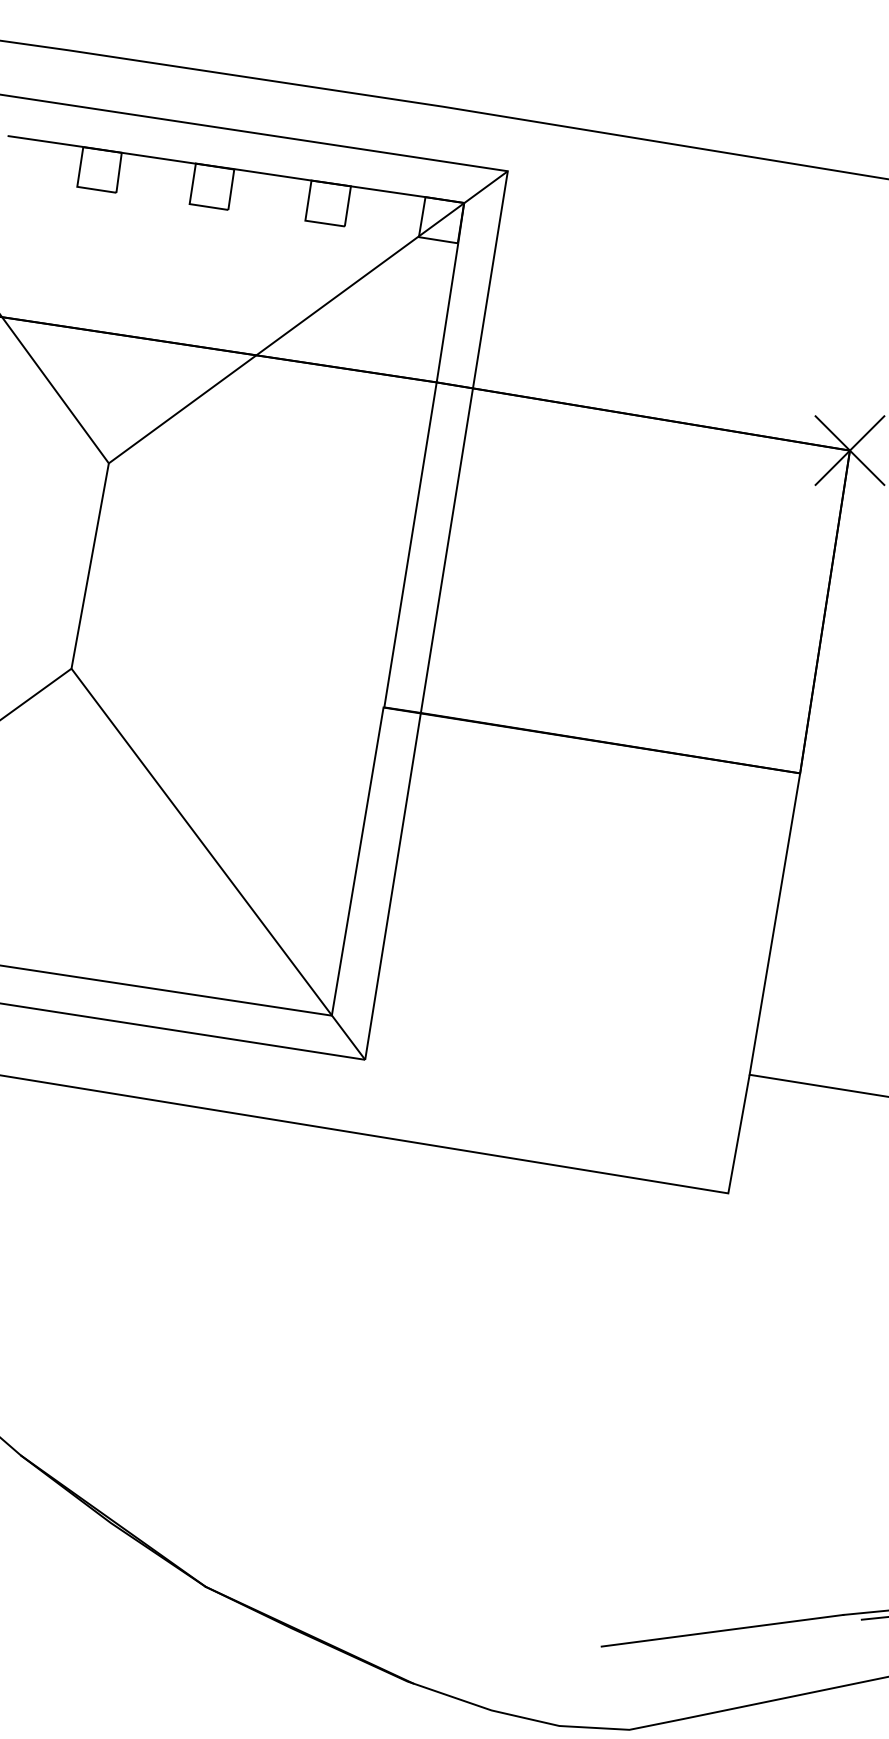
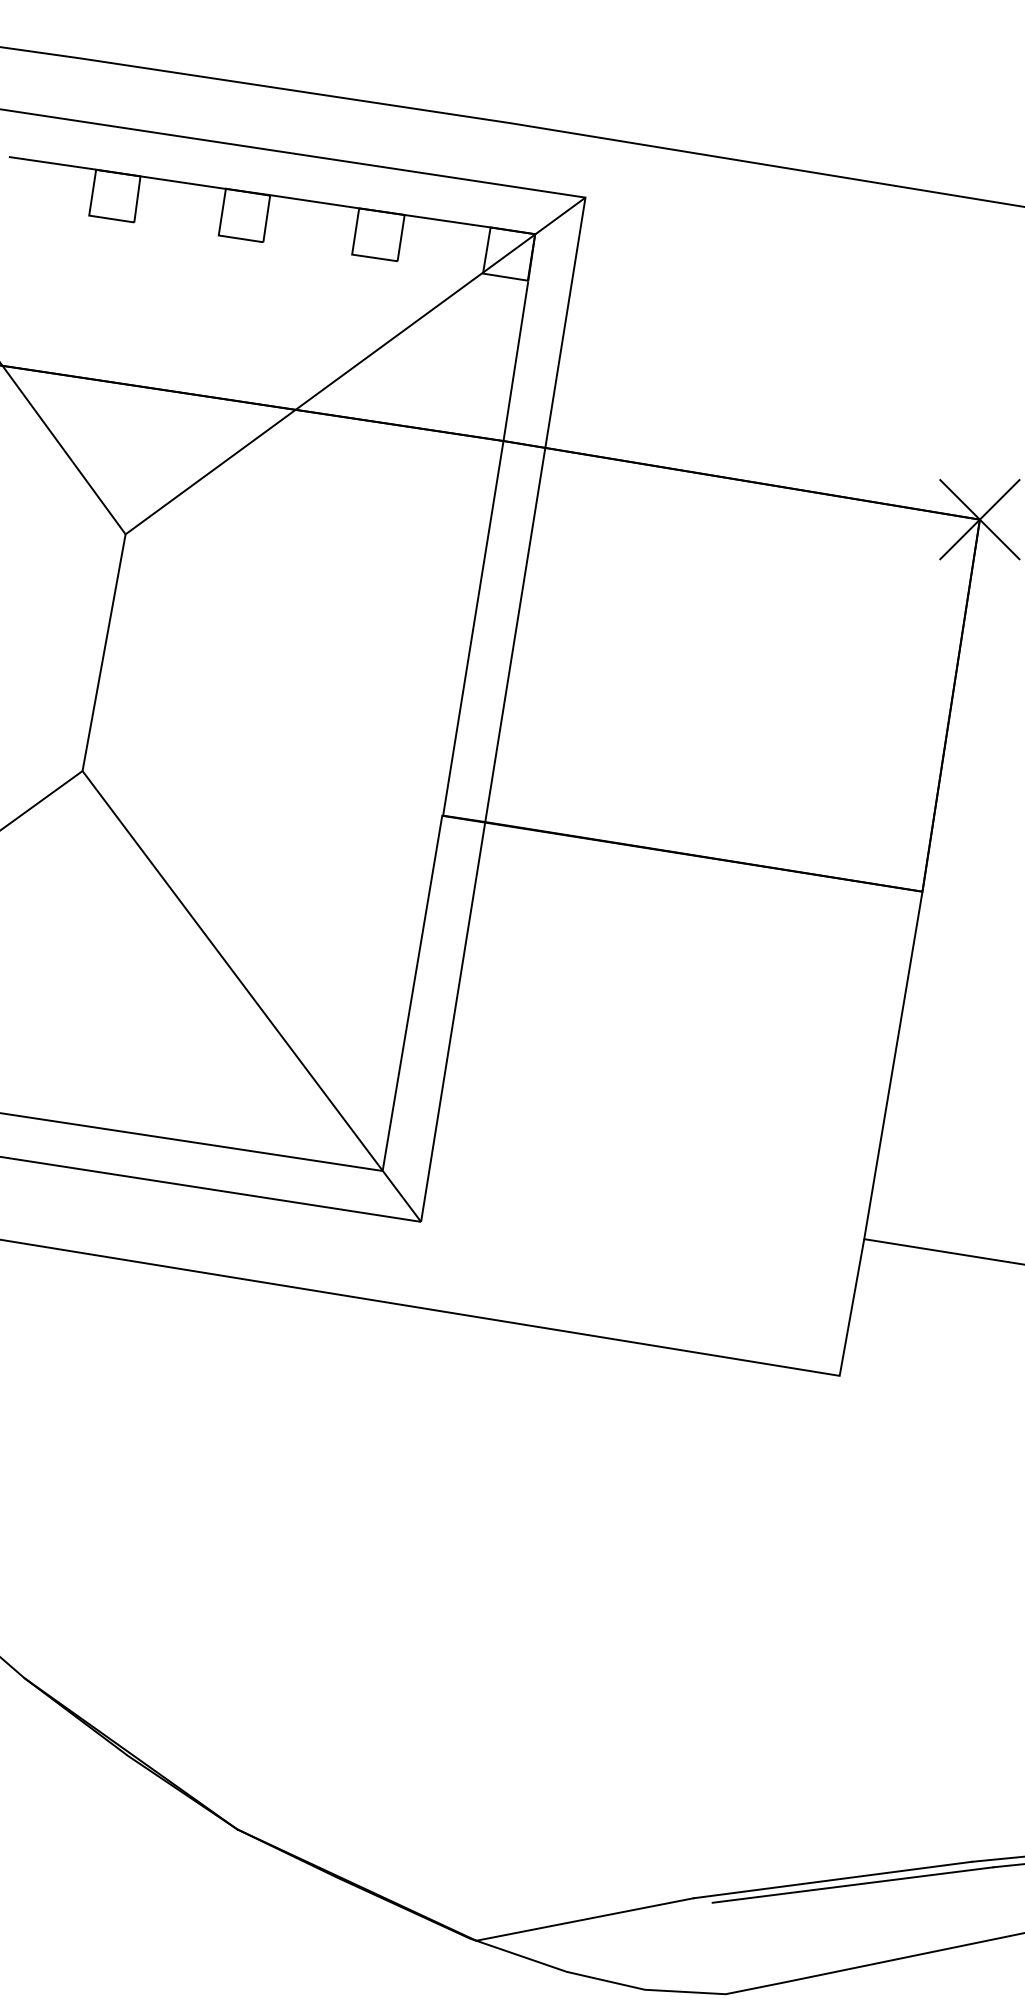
line: (739, 1634) -> (852, 1884), added
line: (507, 1664) -> (585, 1918), added

